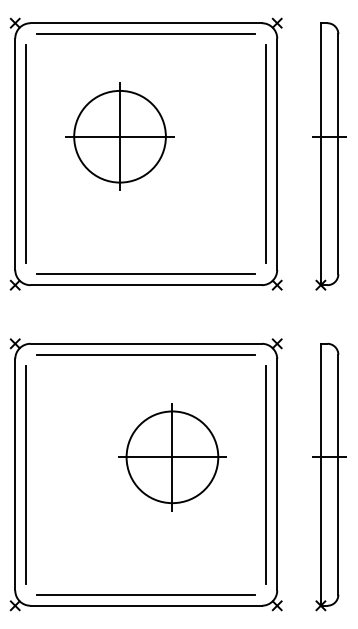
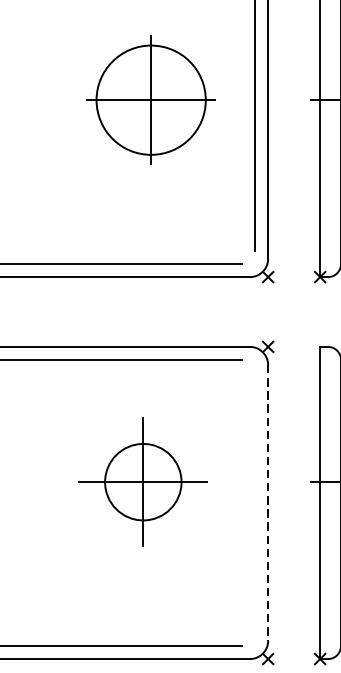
part: (119, 136) -> (150, 99), moved
circle: (172, 457) -> (143, 482), size x0.7
line: (266, 474) -> (255, 502), removed
line: (277, 474) -> (268, 502), solid -> dashed

